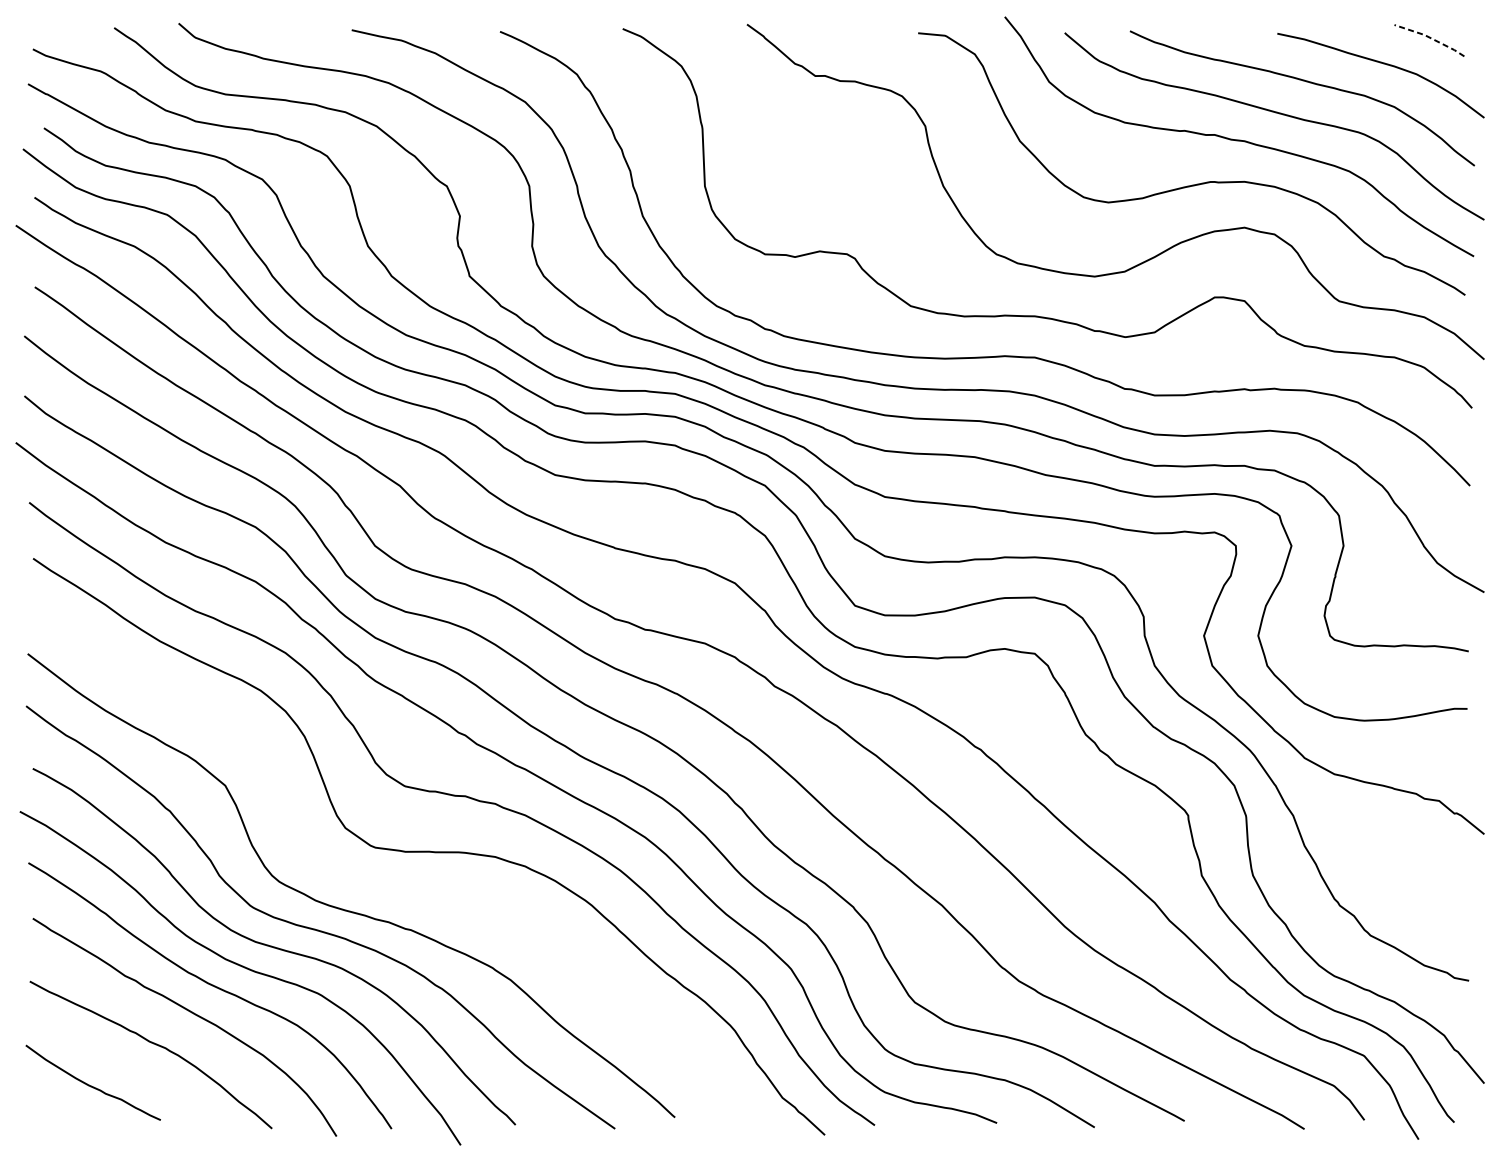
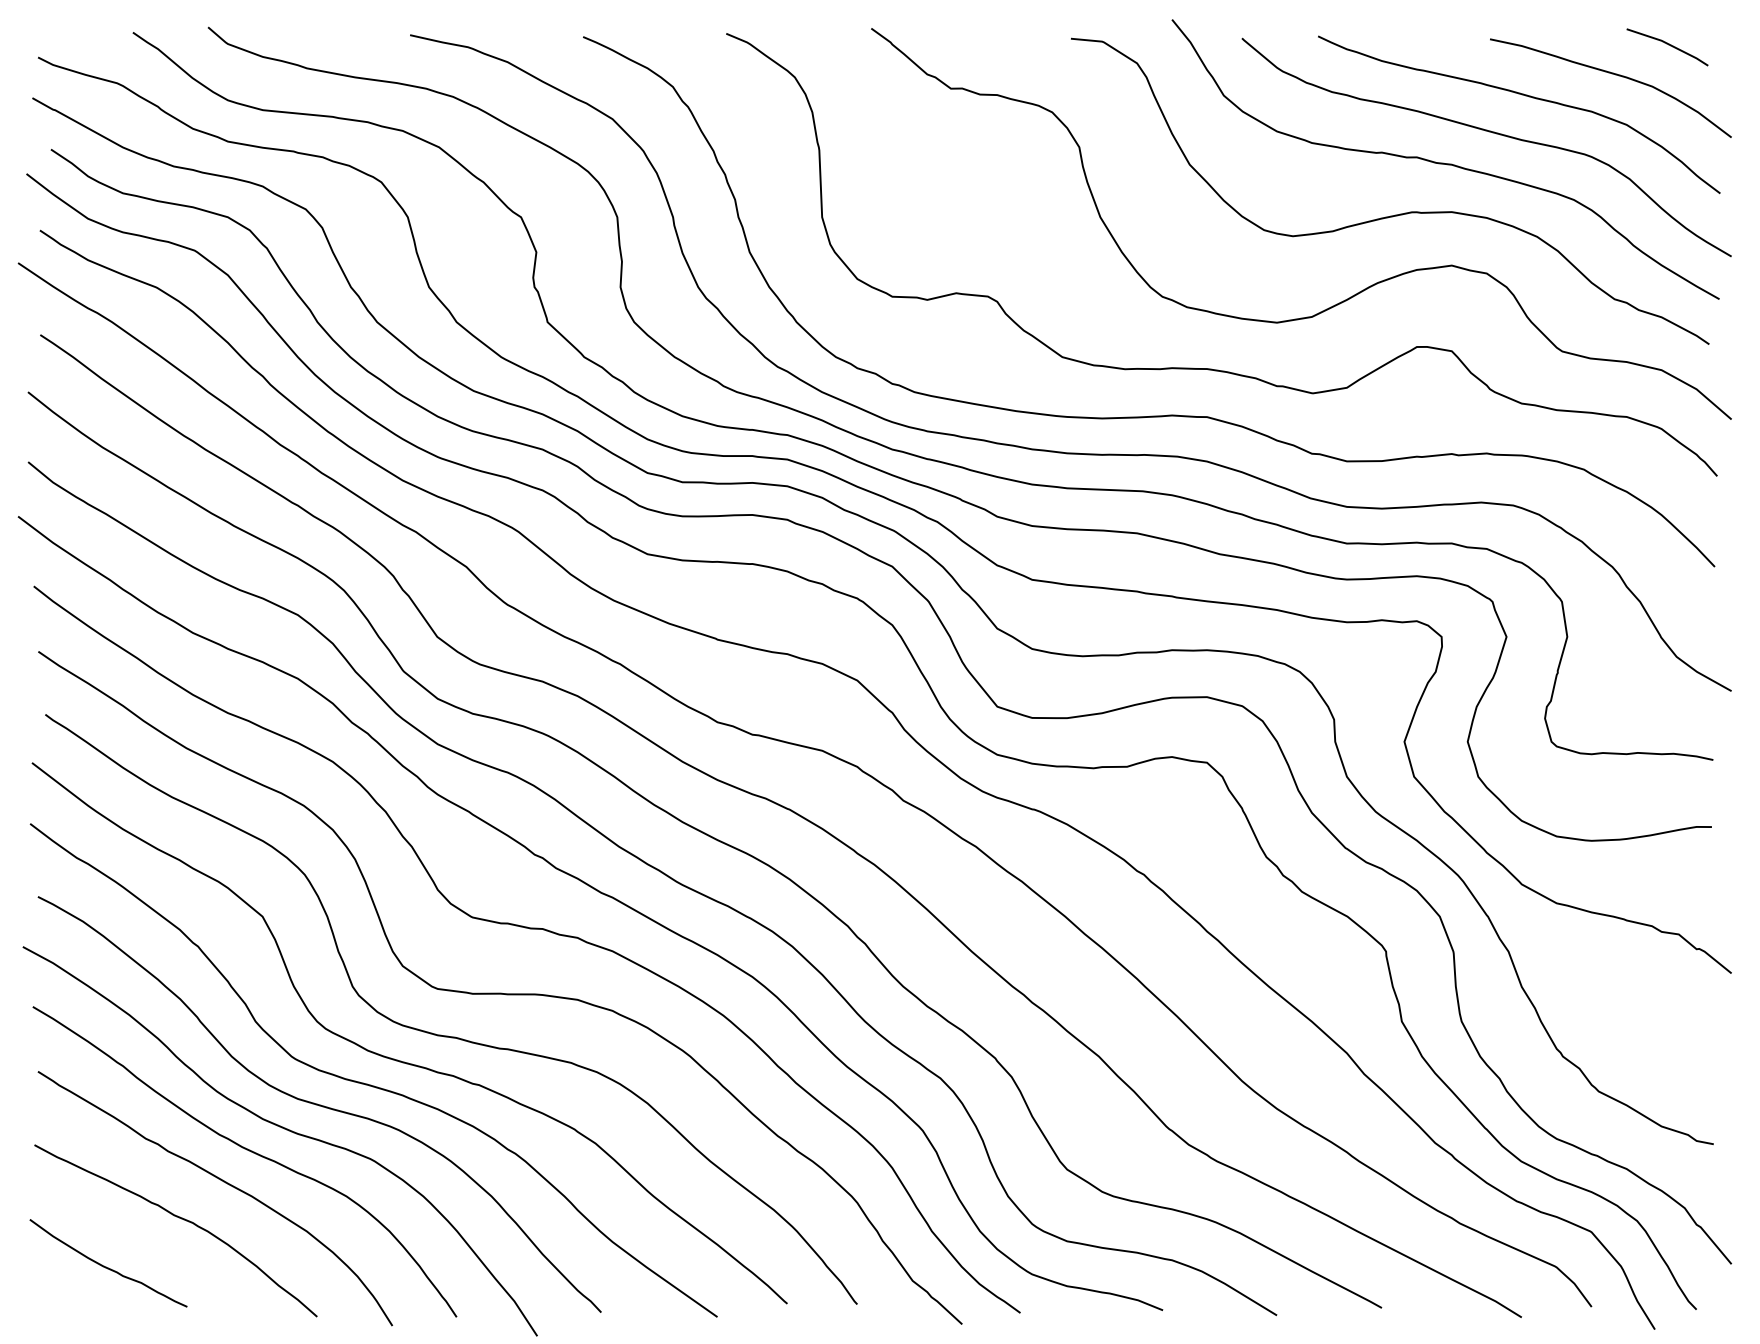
line: (1430, 38) -> (1668, 44), dashed -> solid
curve: (384, 887) -> (448, 1035), added

